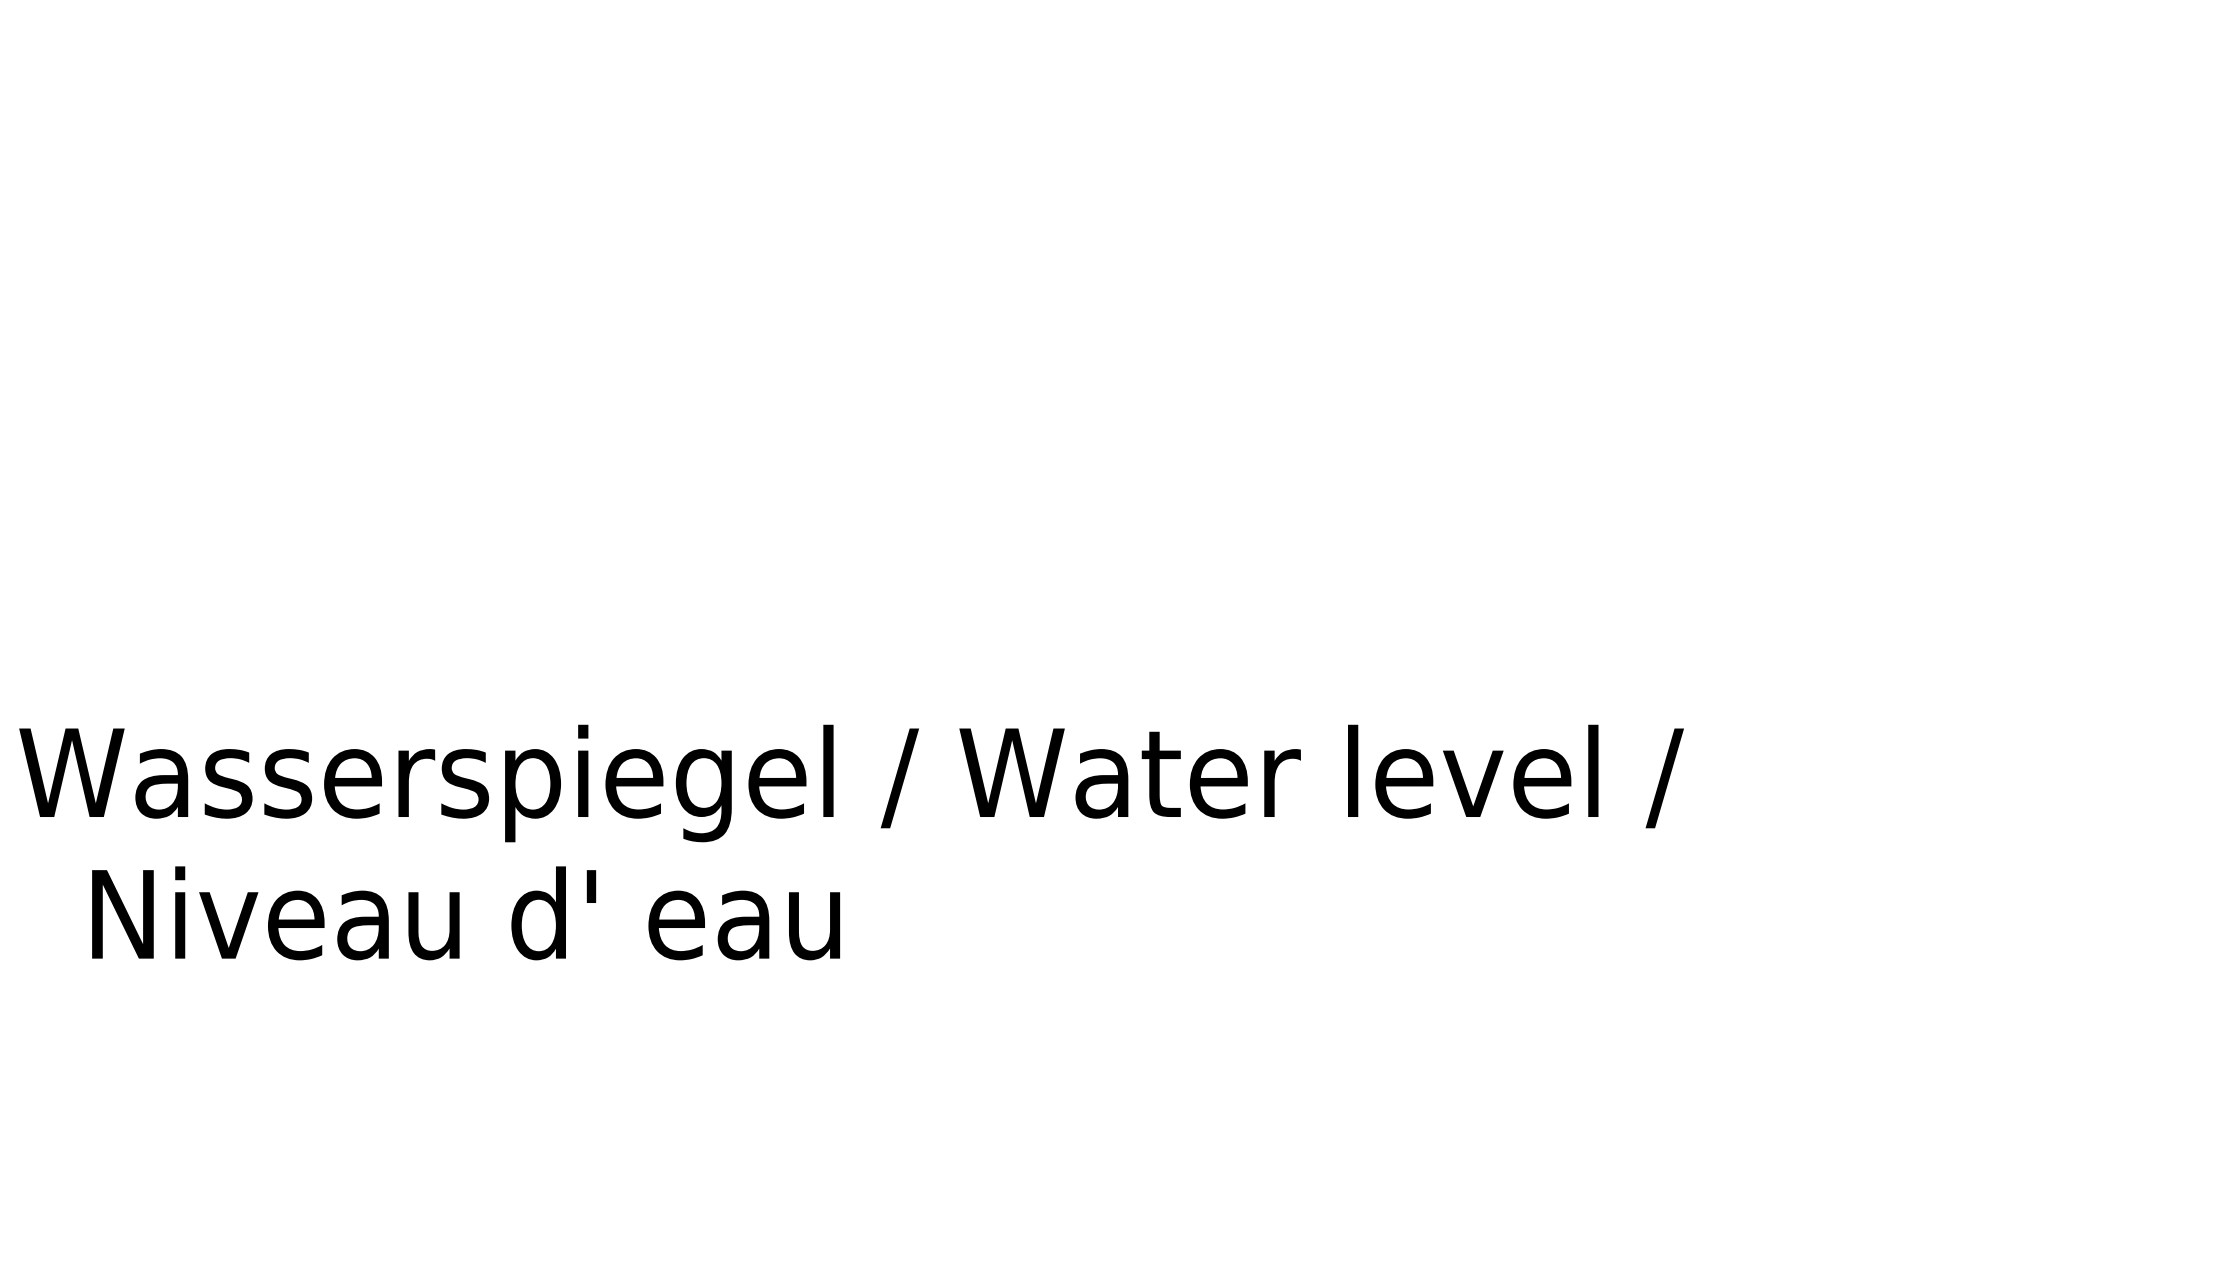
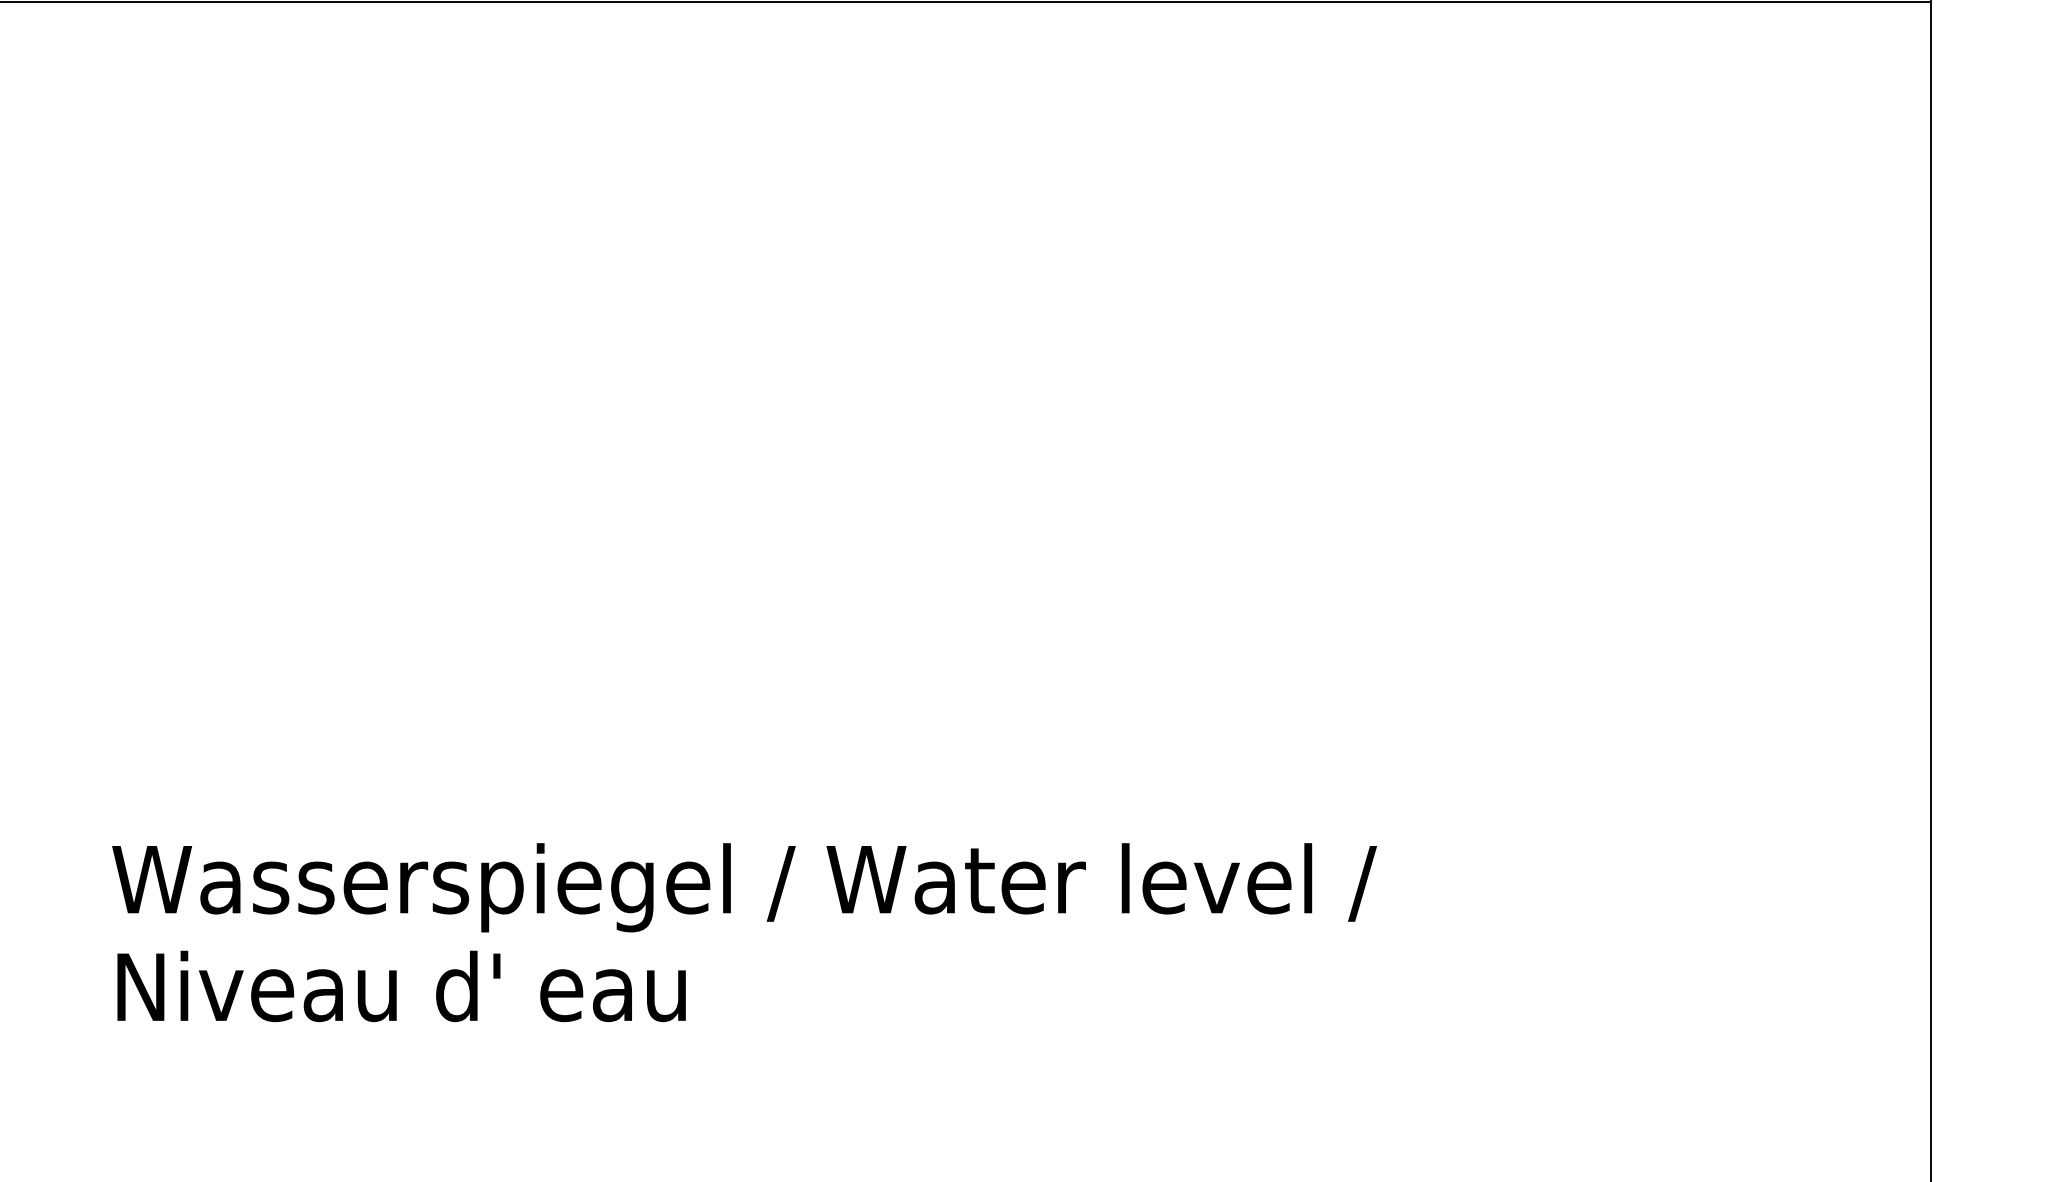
text: (465, 913) -> (401, 986), moved

